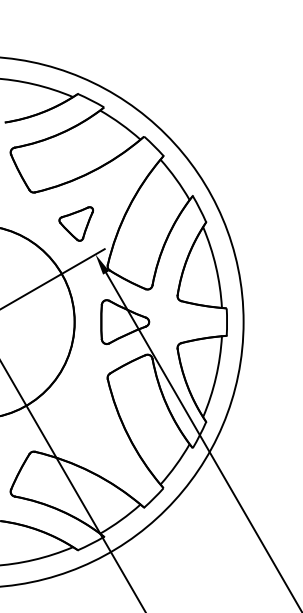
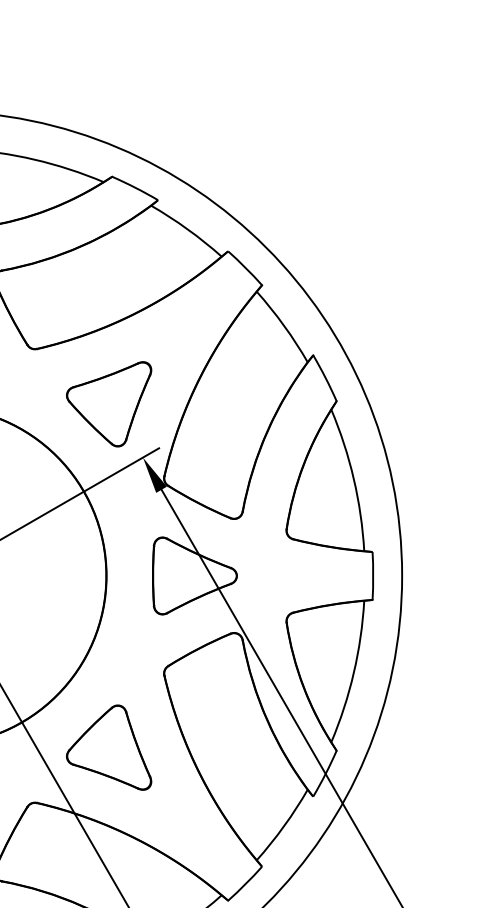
part: (76, 223) -> (109, 403), size x1.43
part: (76, 420) -> (109, 748), added

